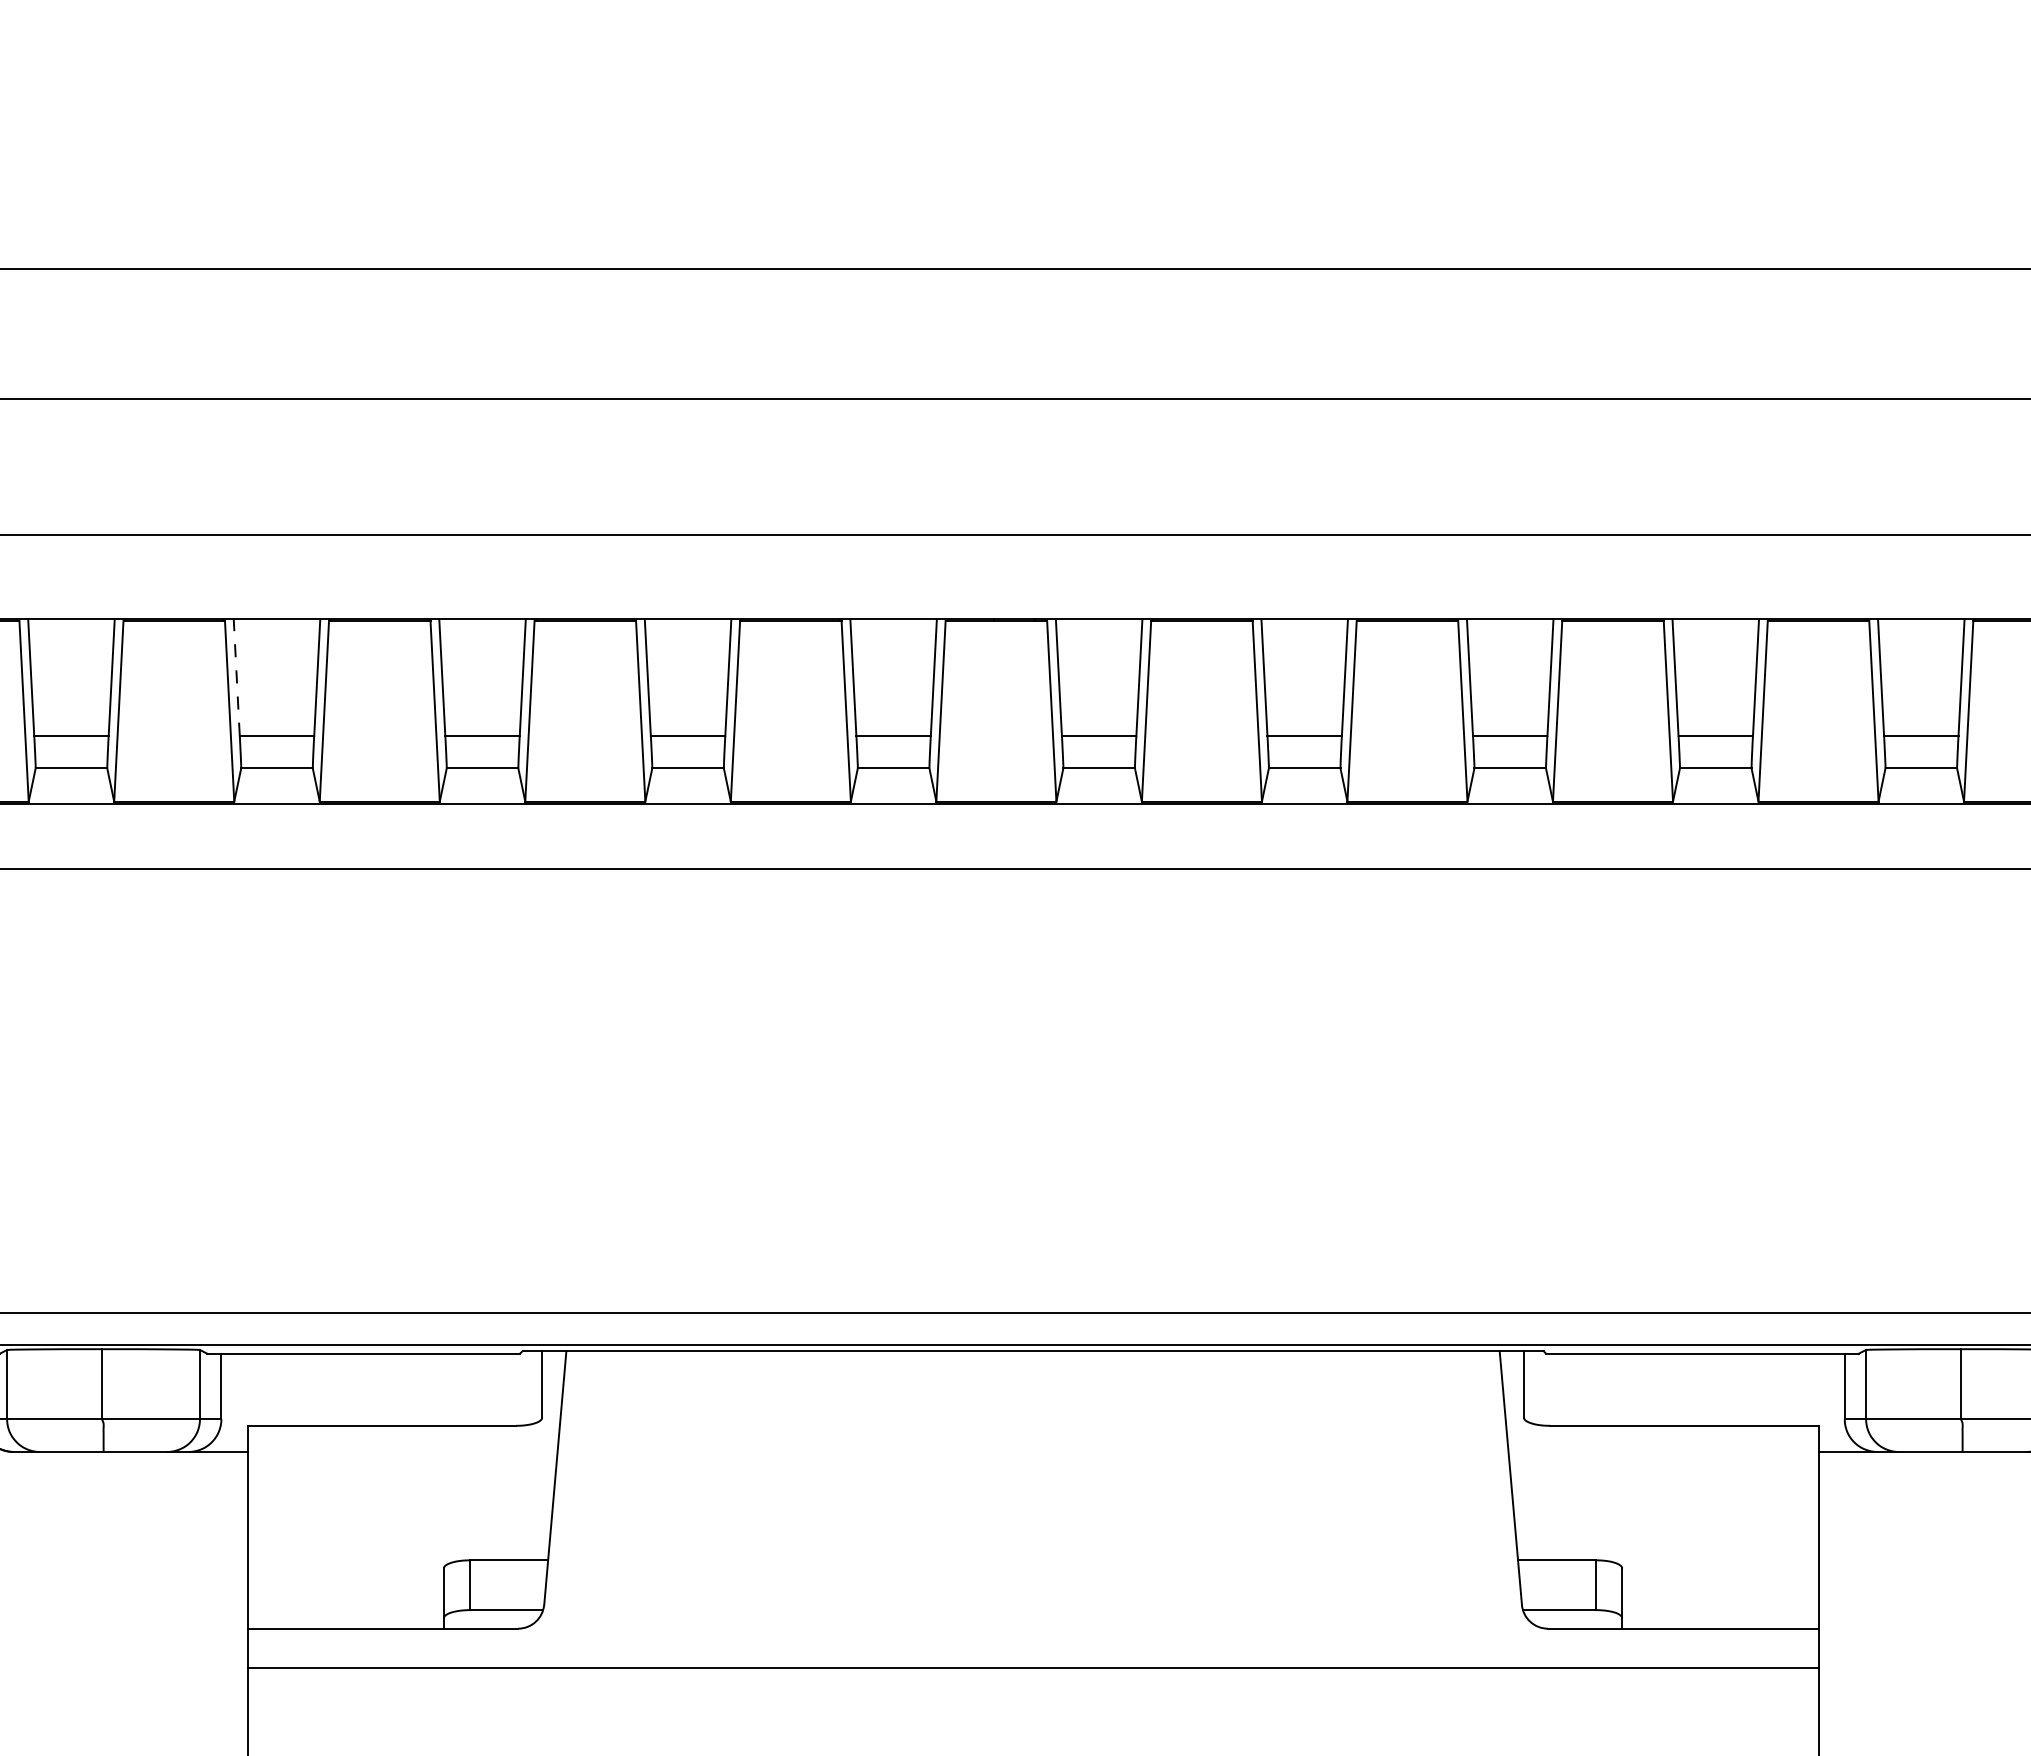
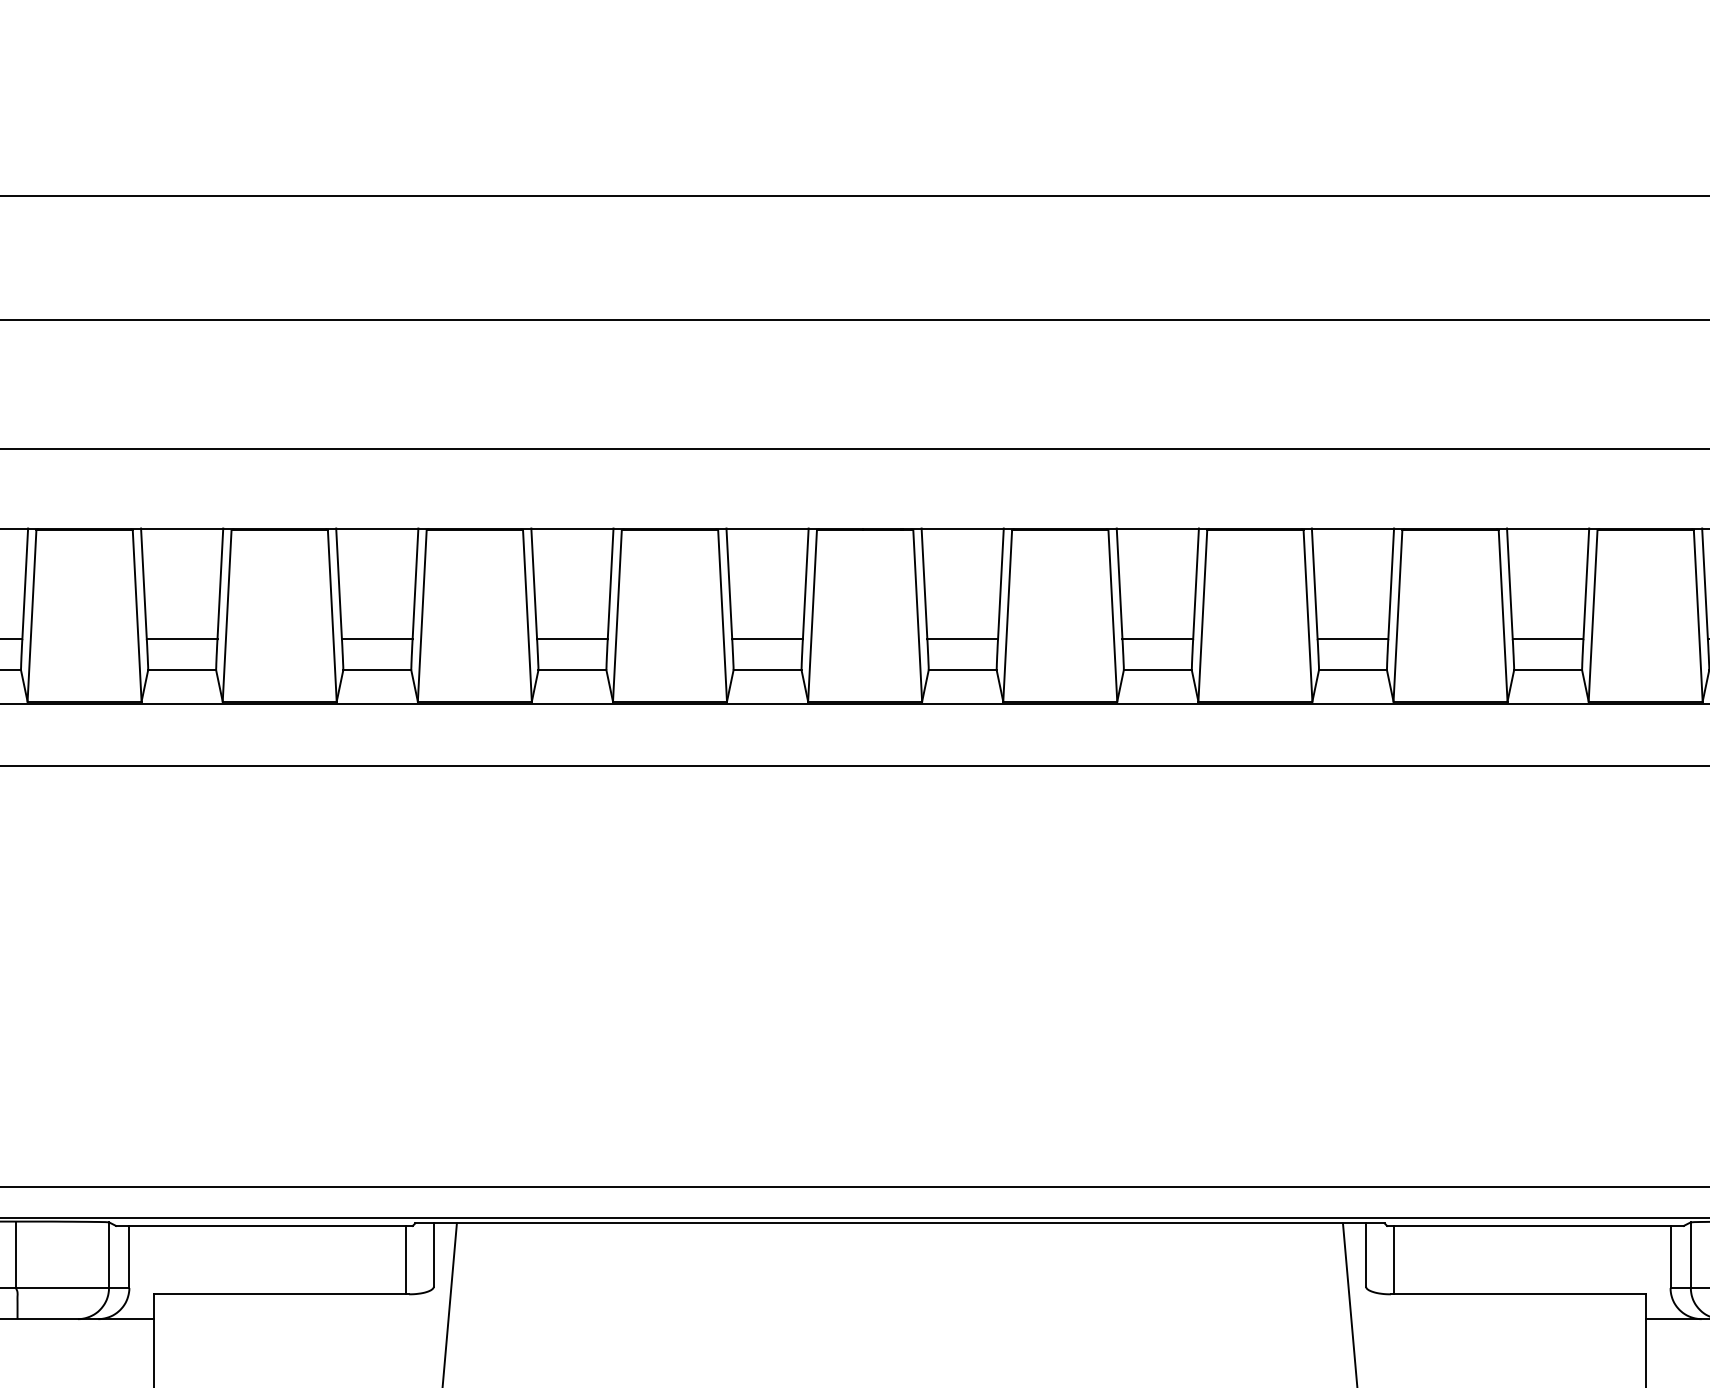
line: (236, 676) -> (143, 582), dashed -> solid
line: (512, 1389) -> (405, 1259), added
line: (1553, 1389) -> (1394, 1259), added

